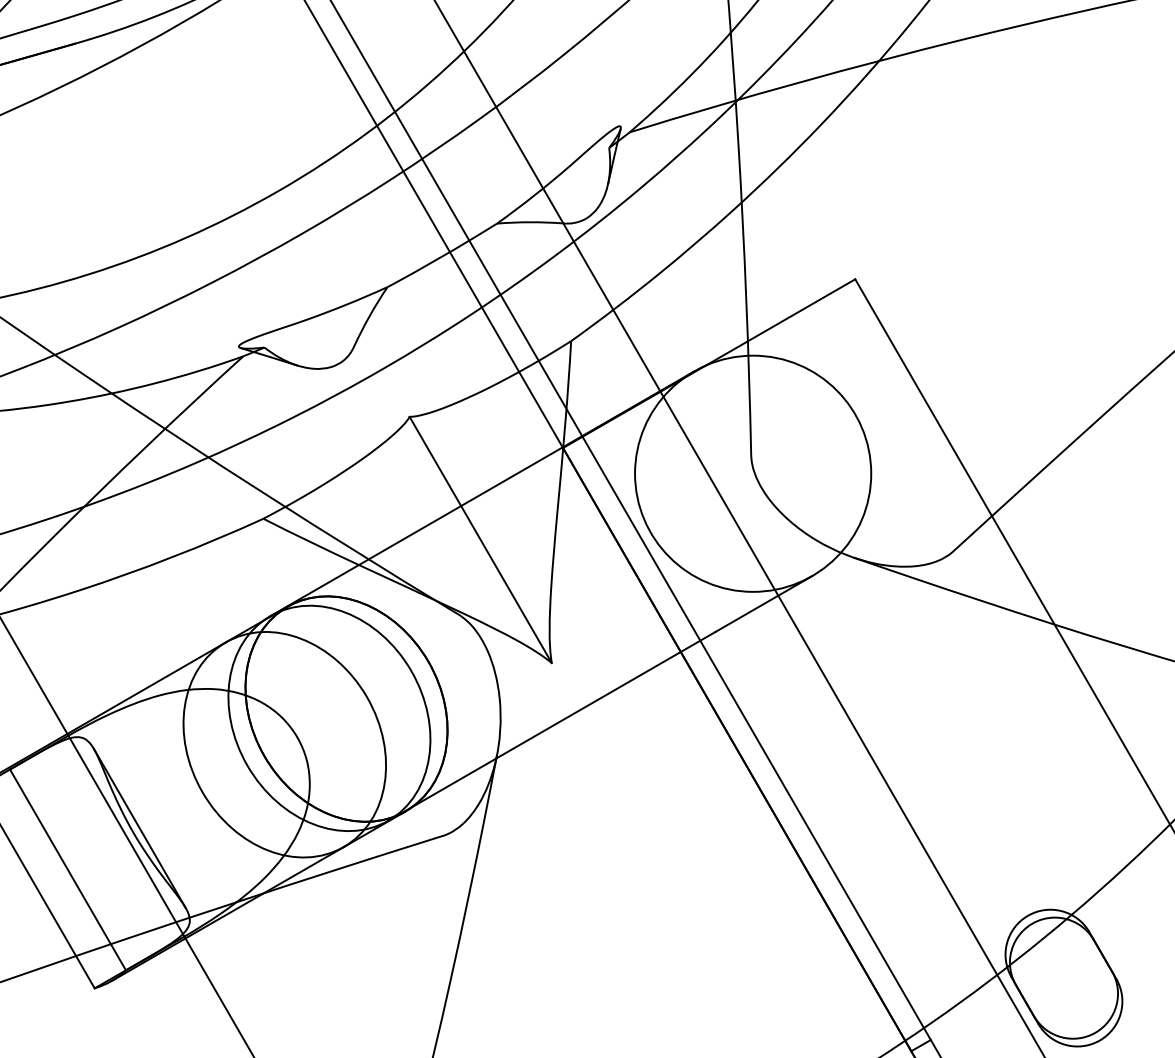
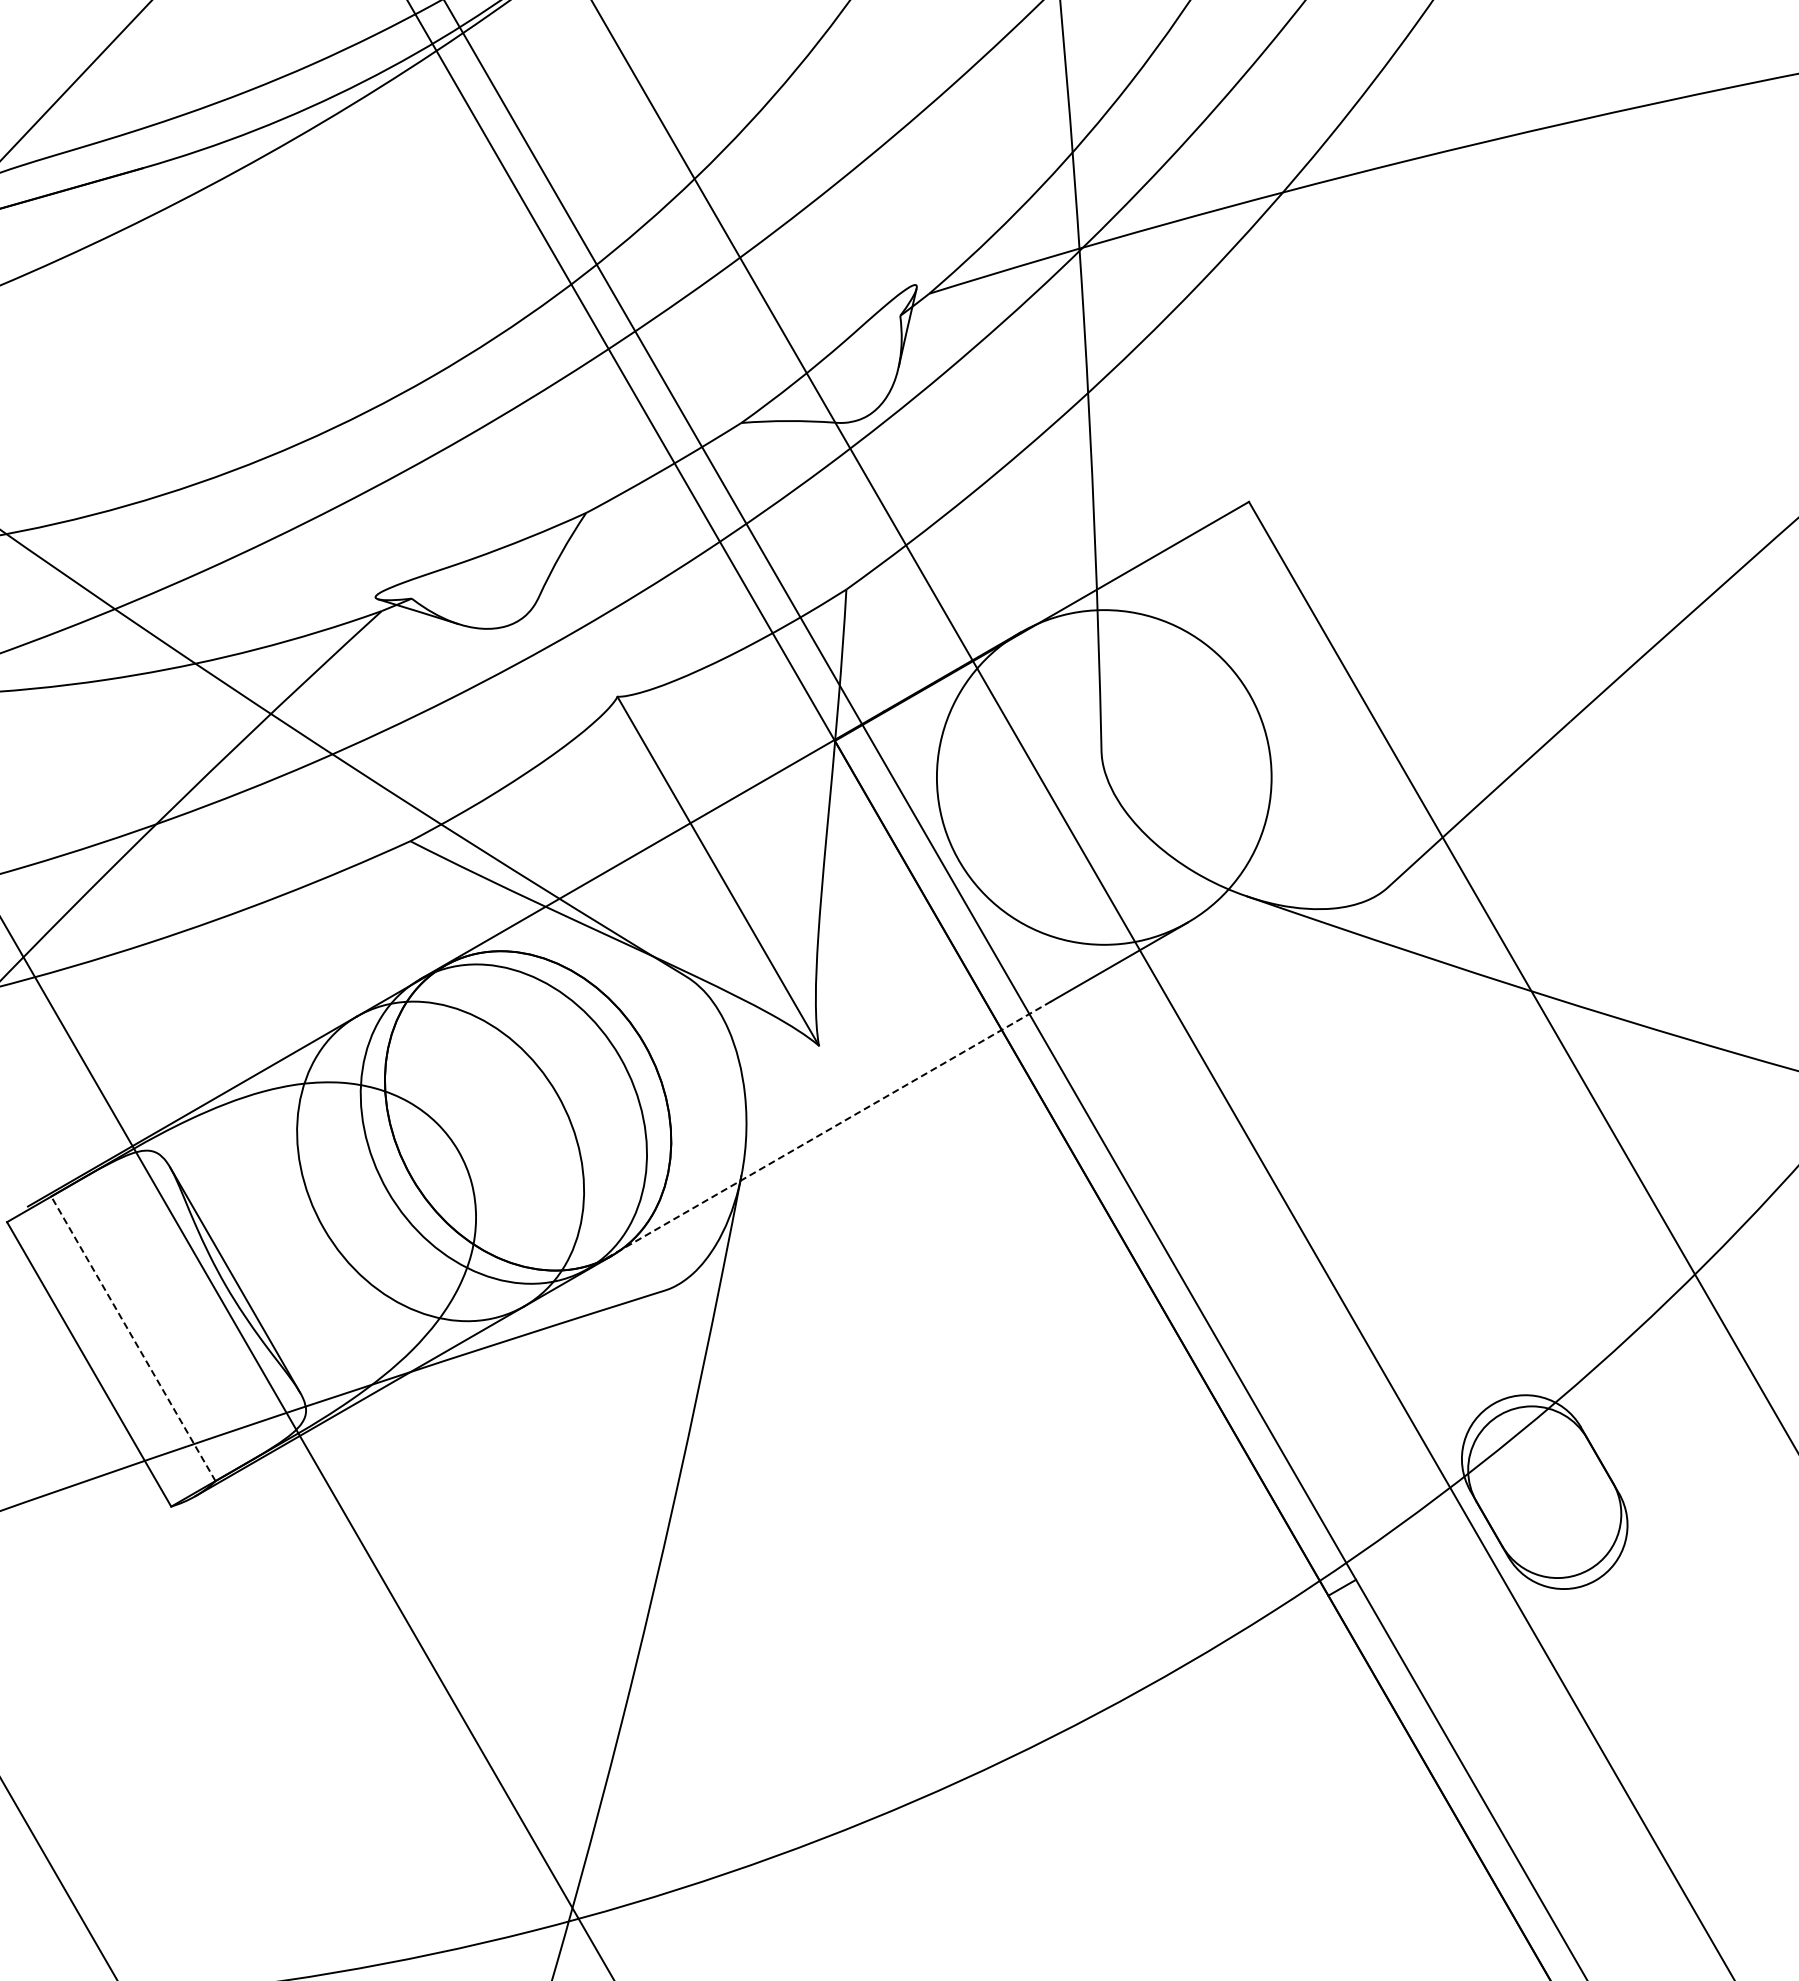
line: (552, 726) -> (819, 1135), solid -> dashed
line: (68, 869) -> (133, 1338), solid -> dashed

